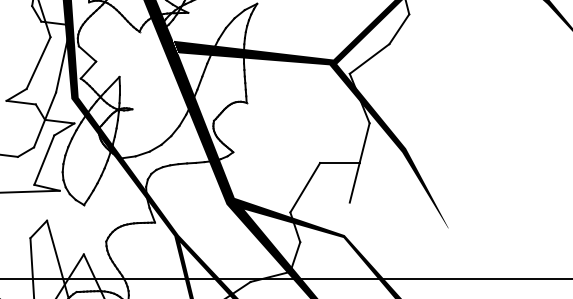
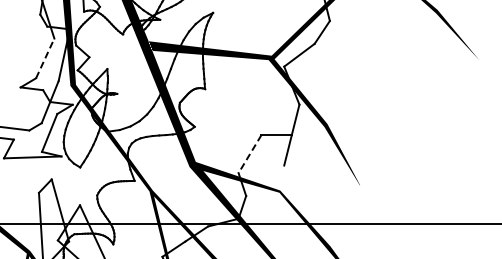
line: (38, 63) -> (45, 58), solid -> dashed
line: (304, 188) -> (249, 154), solid -> dashed

